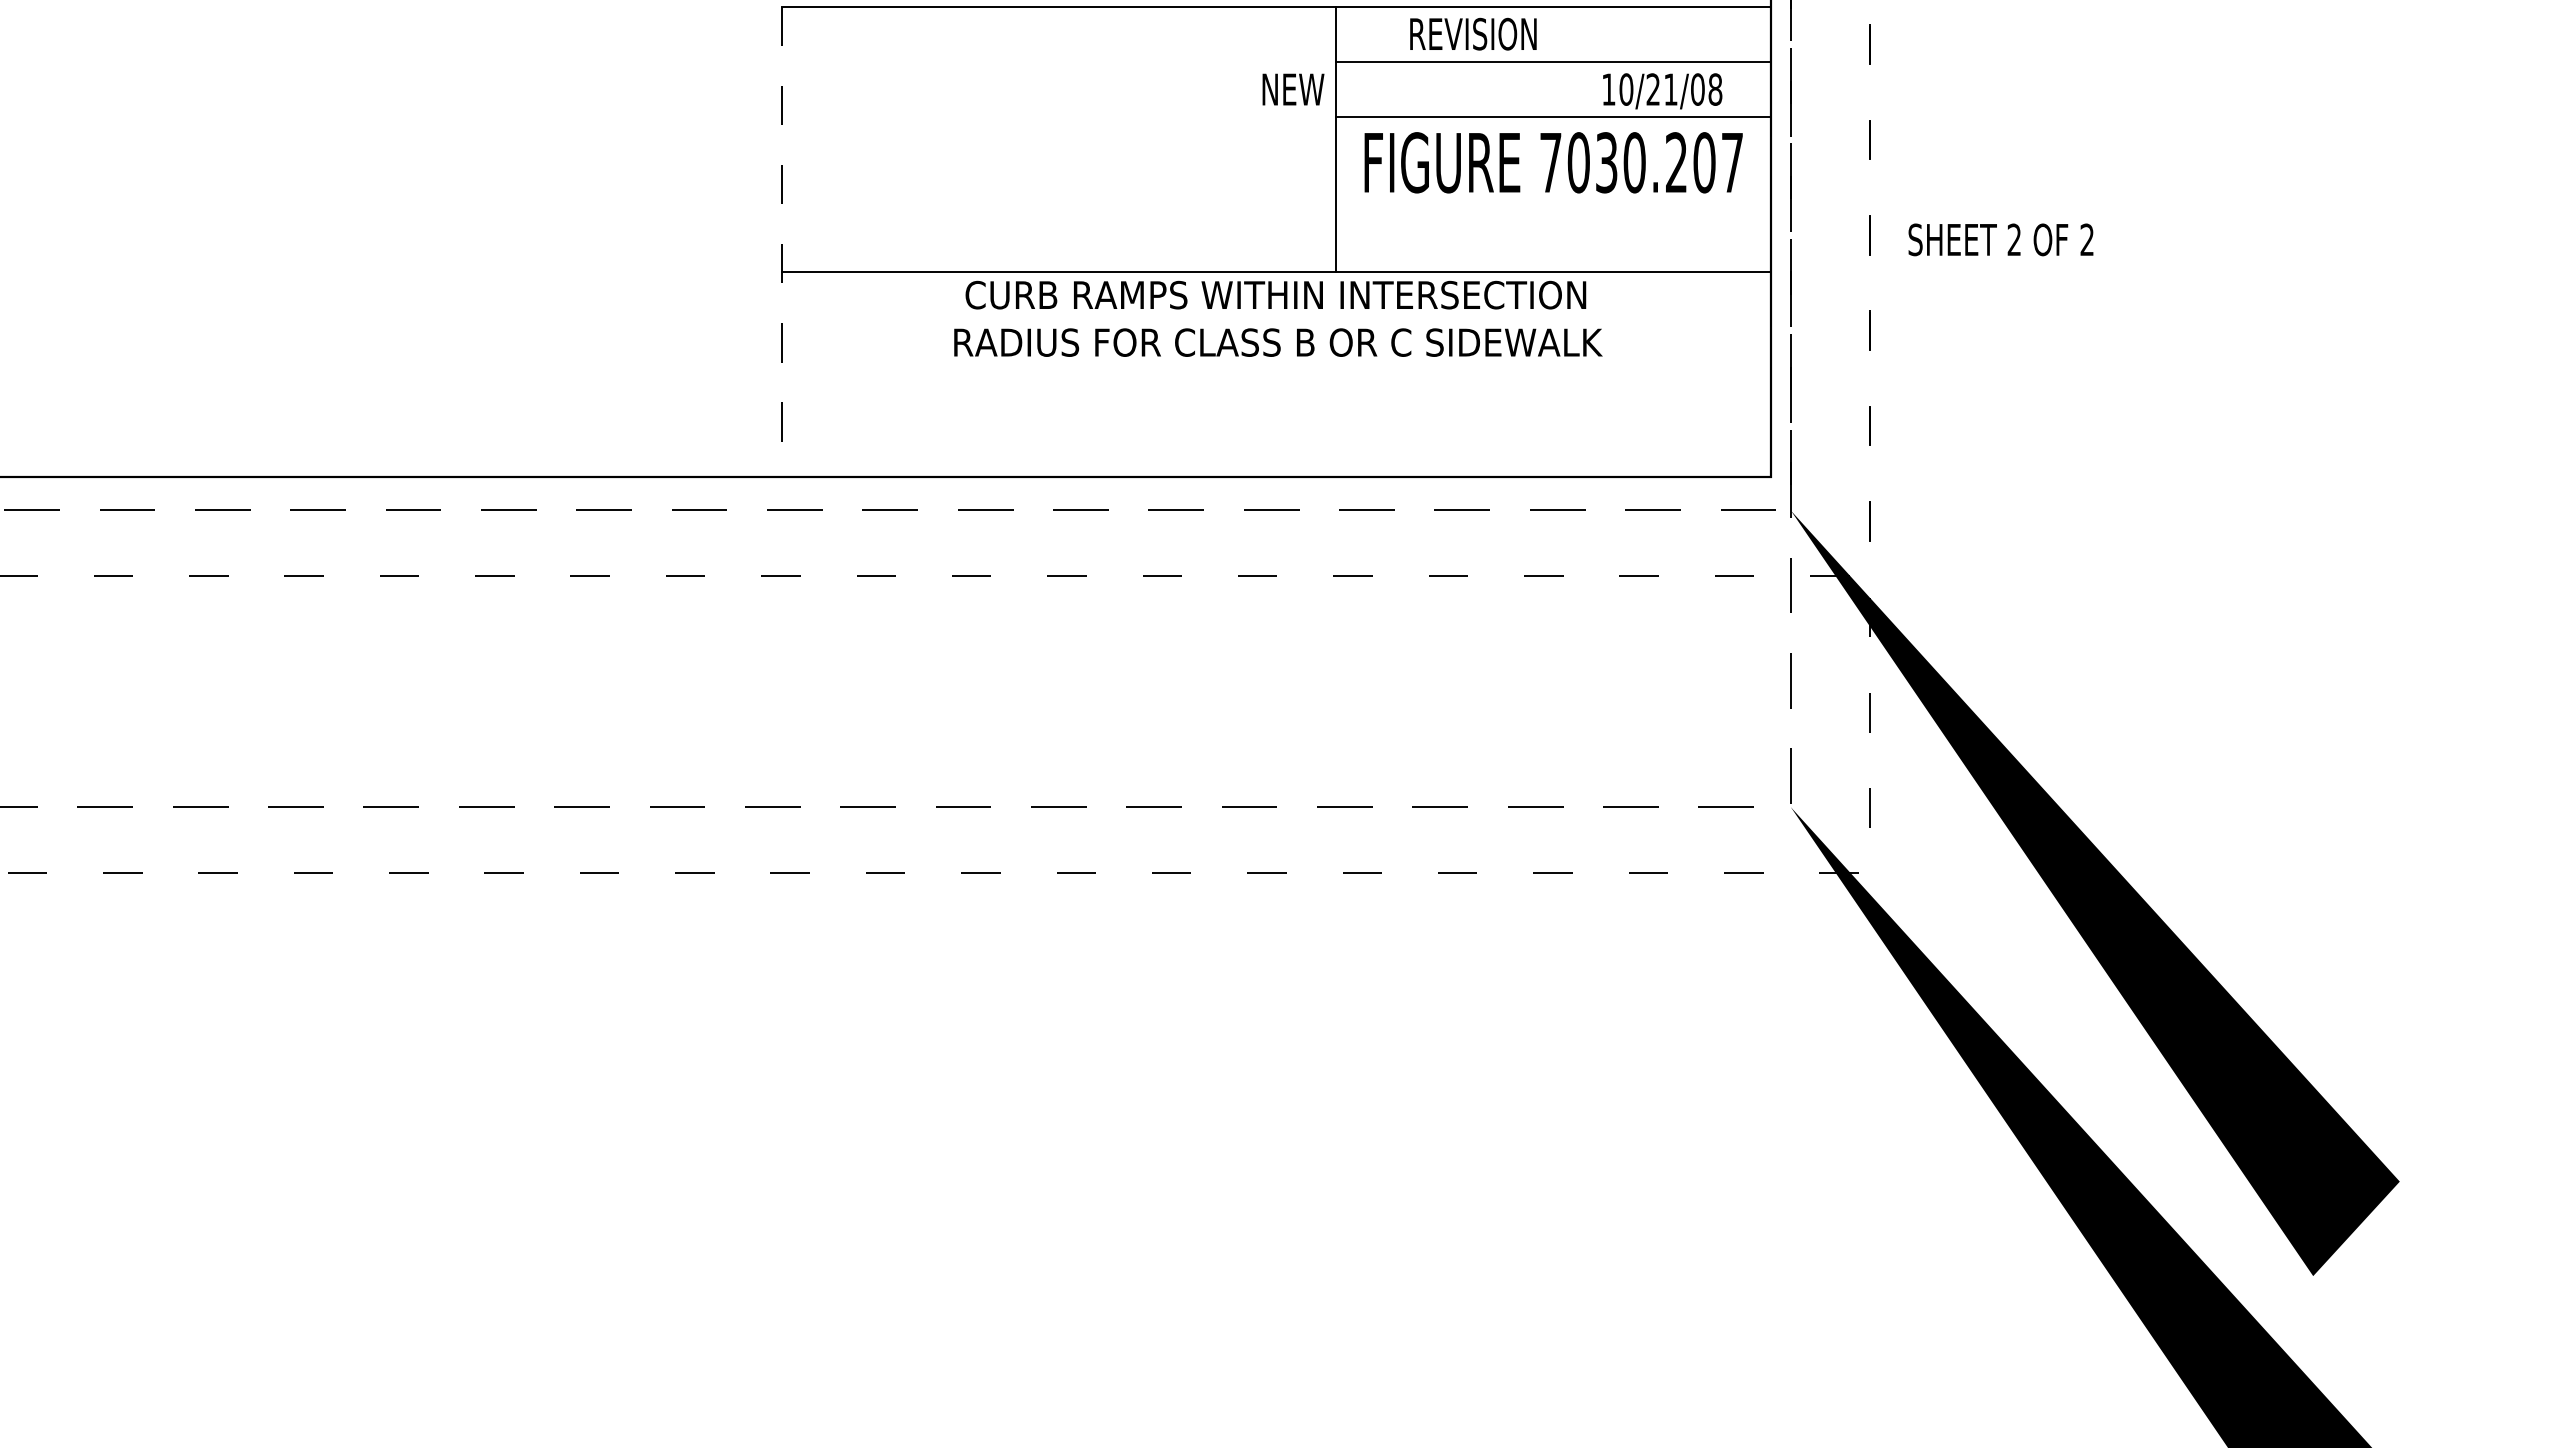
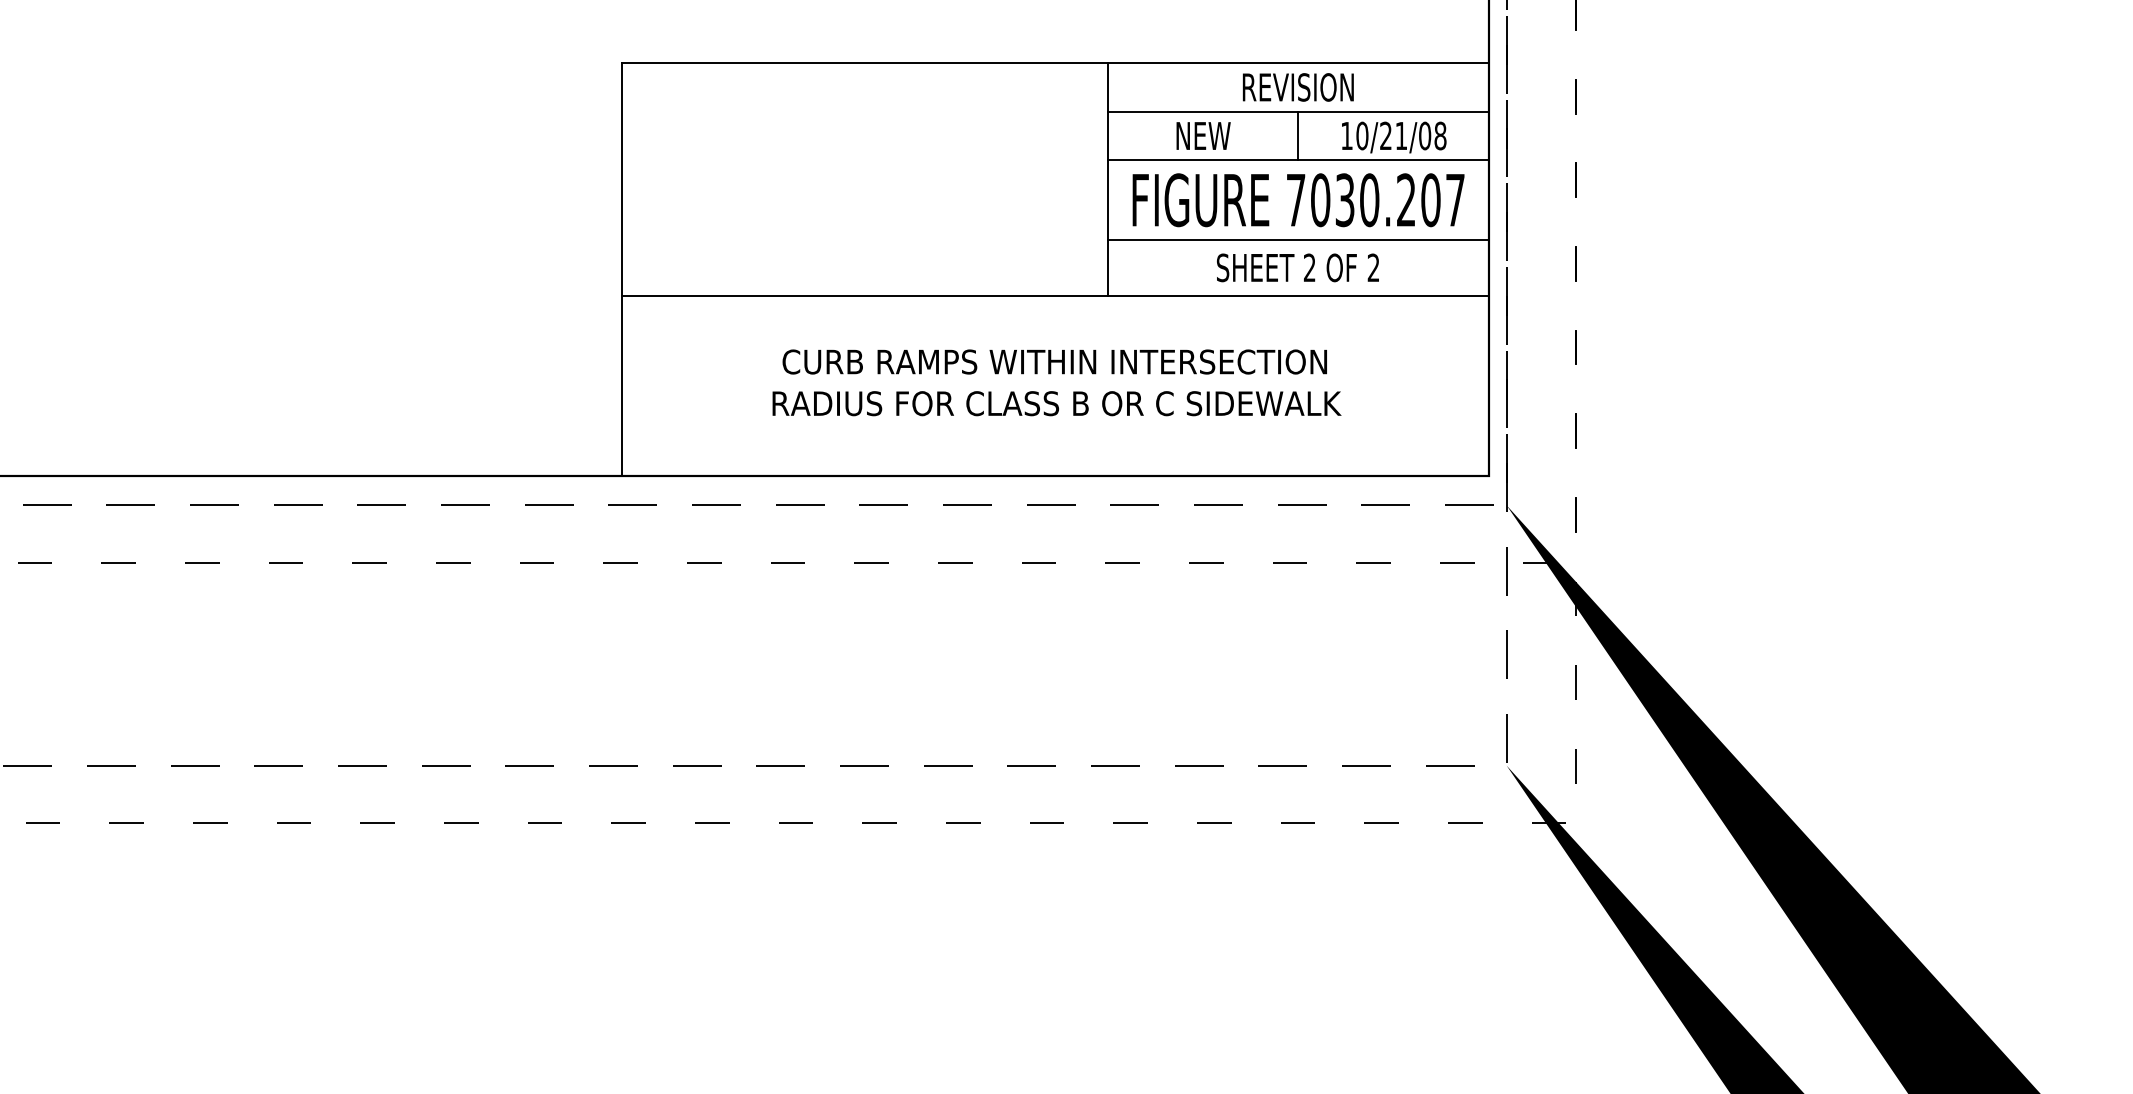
text: (1473, 33) -> (1298, 86), moved
text: (1293, 89) -> (1203, 135), moved
line: (1553, 89) -> (1298, 135), added
line: (1552, 208) -> (1297, 240), added
text: (2000, 239) -> (1297, 267), moved
line: (782, 242) -> (621, 270), dashed -> solid
text: (1278, 318) -> (1057, 382), moved

